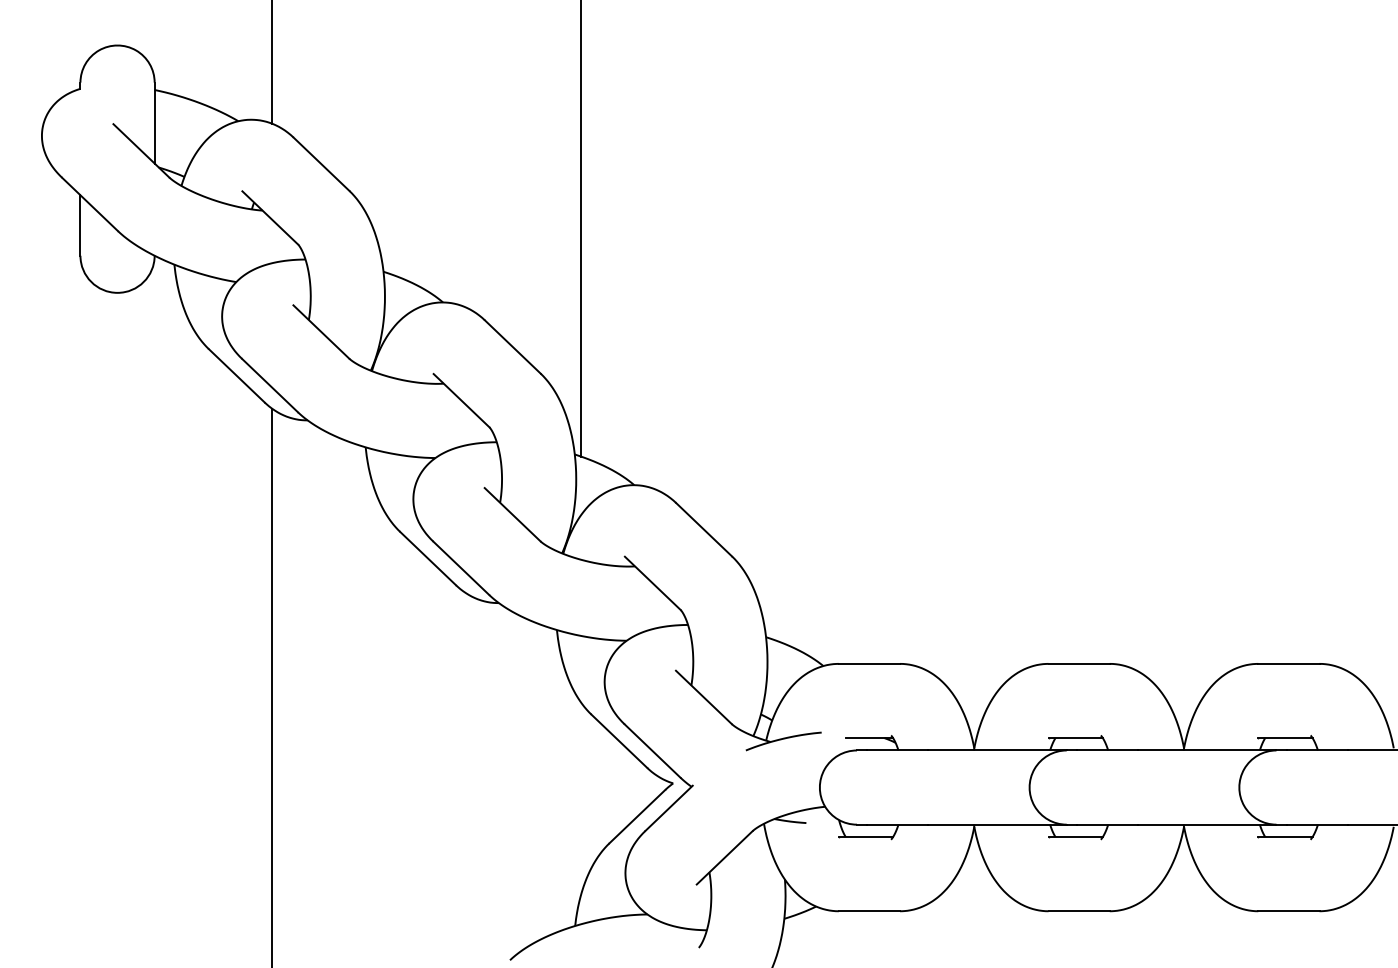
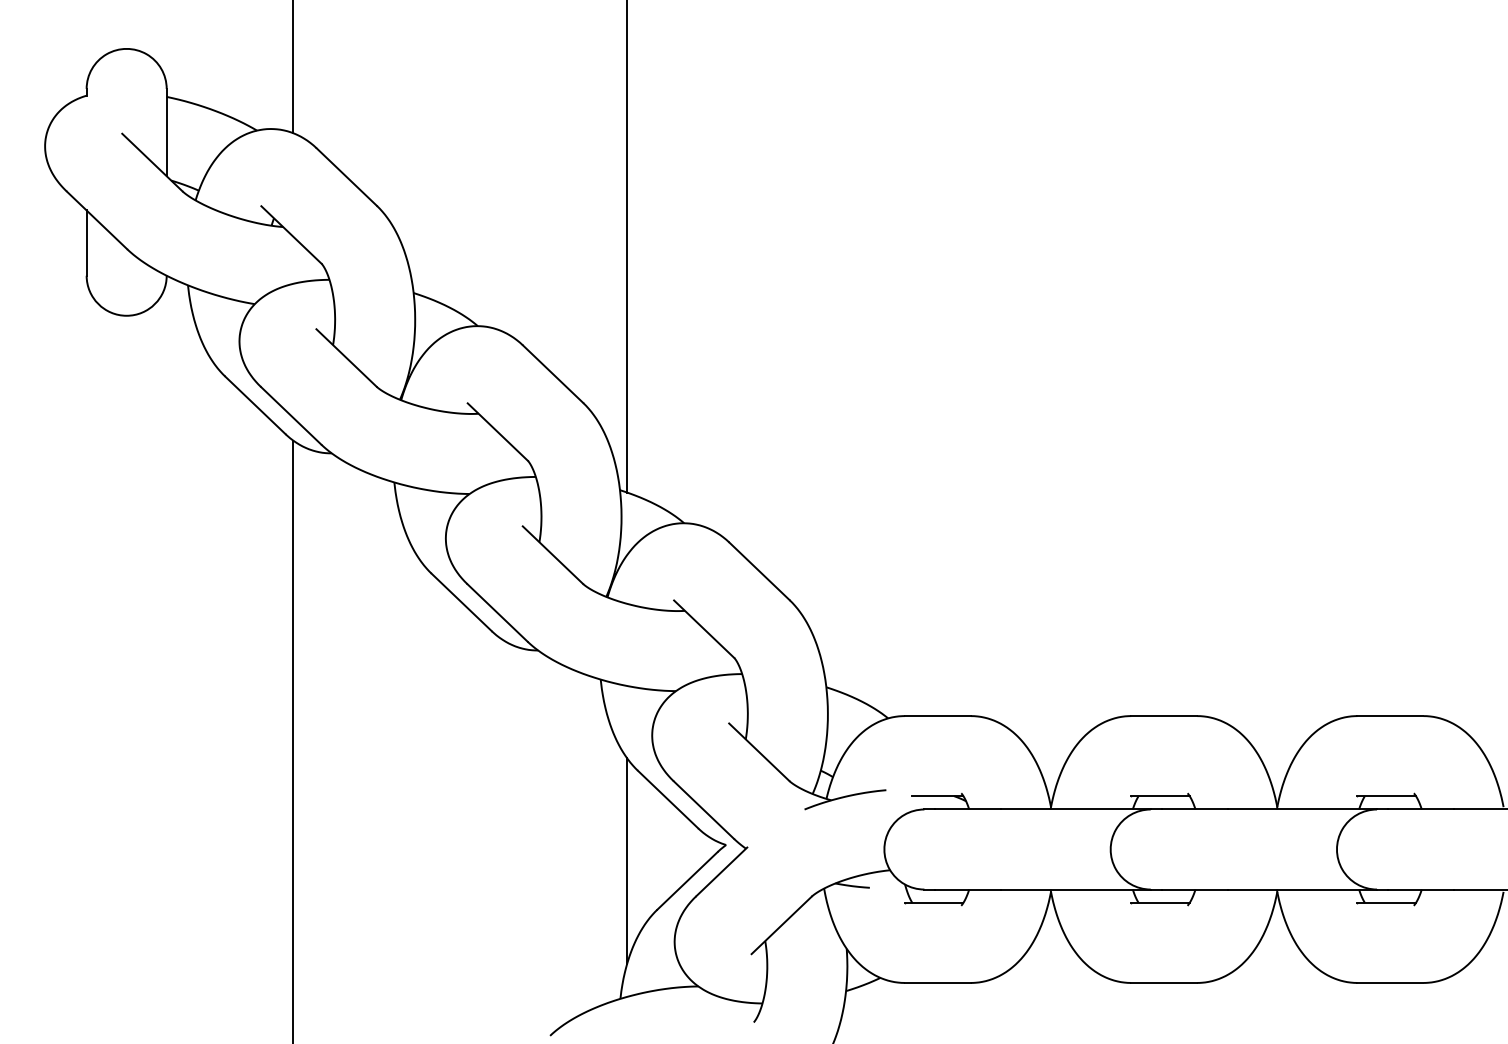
line: (581, 797) -> (627, 860), added

